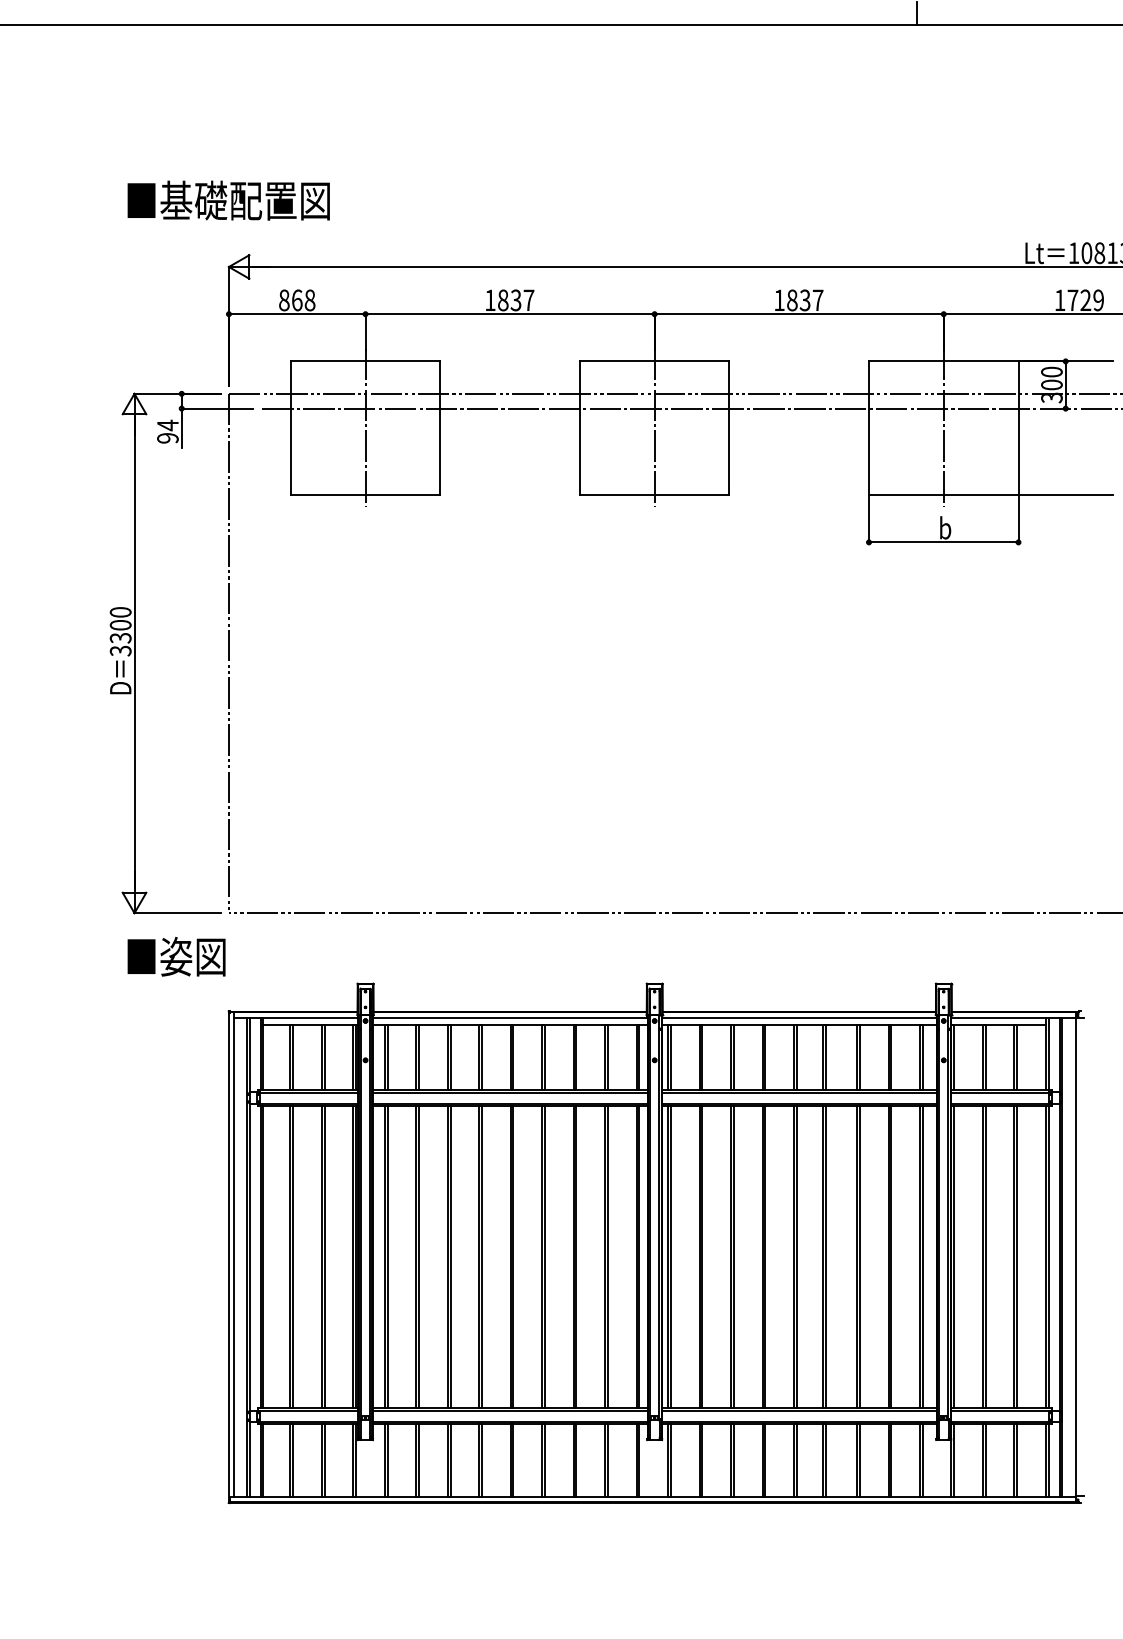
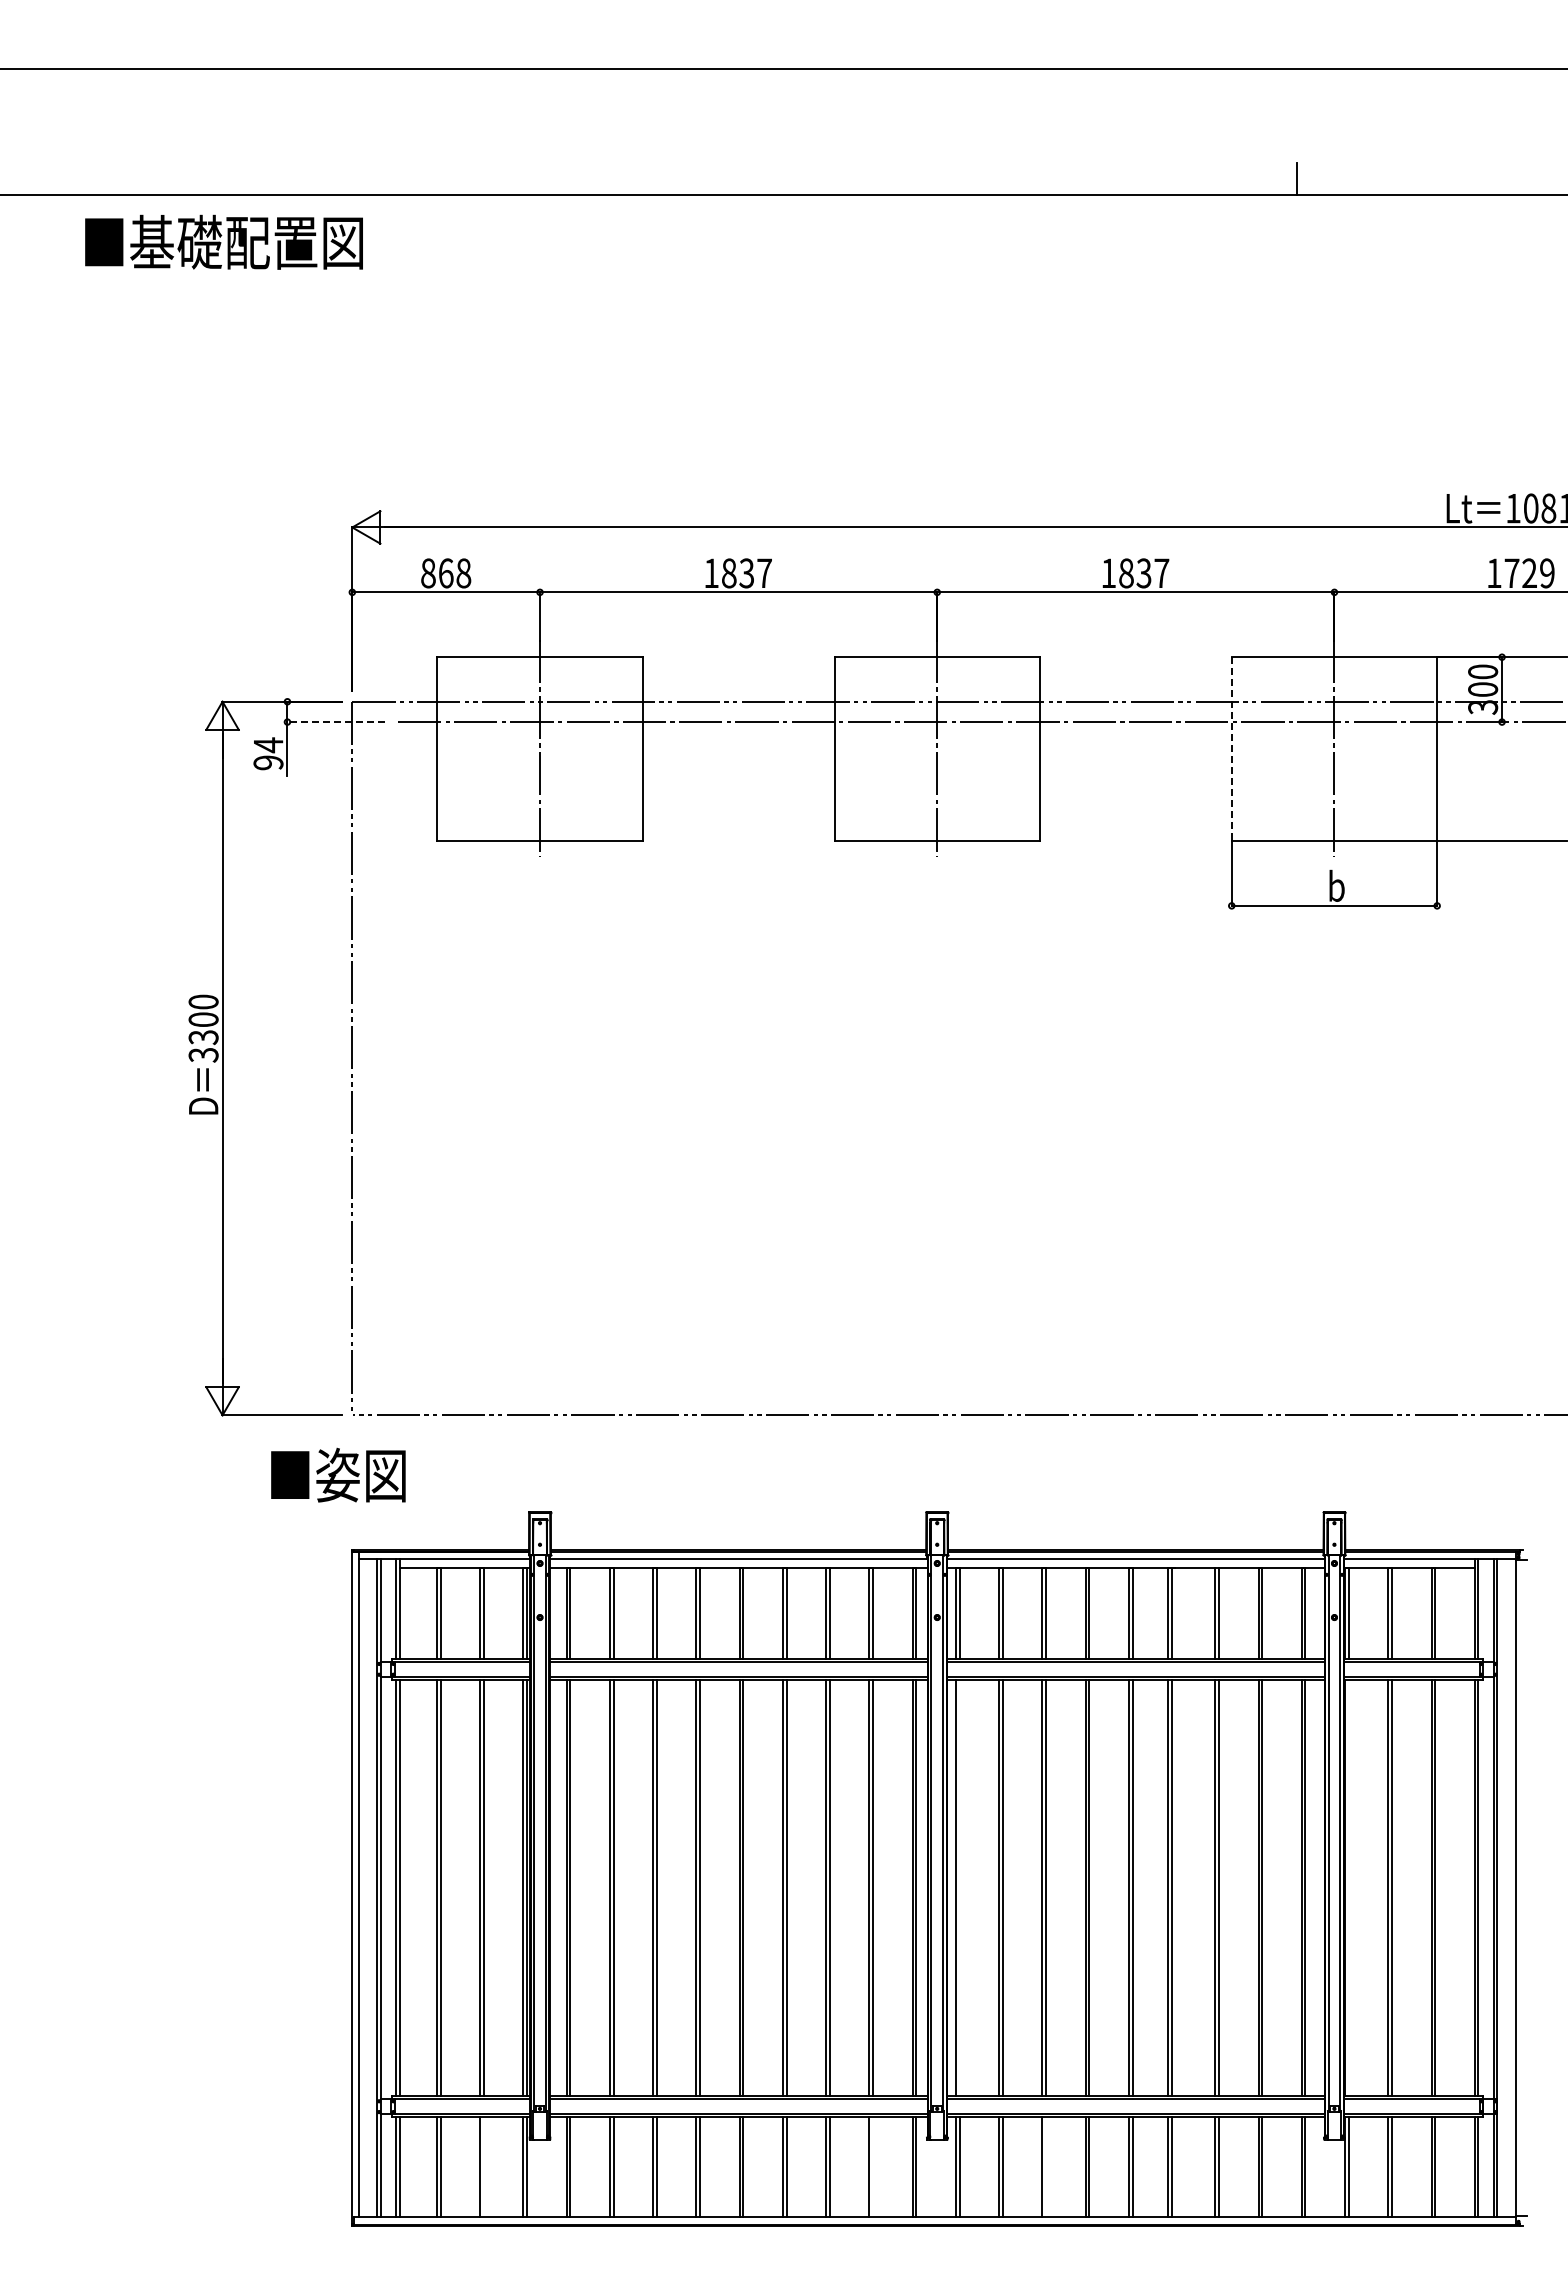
text: (228, 200) -> (223, 241), moved
line: (216, 408) -> (335, 722), solid -> dashed
line: (868, 428) -> (1231, 749), solid -> dashed
text: (176, 956) -> (338, 1474), moved
line: (670, 1256) -> (959, 1887), removed
line: (953, 1256) -> (1348, 1887), removed
line: (324, 1459) -> (483, 2166), removed
line: (608, 1459) -> (873, 2166), removed
line: (734, 1459) -> (1046, 2166), removed

